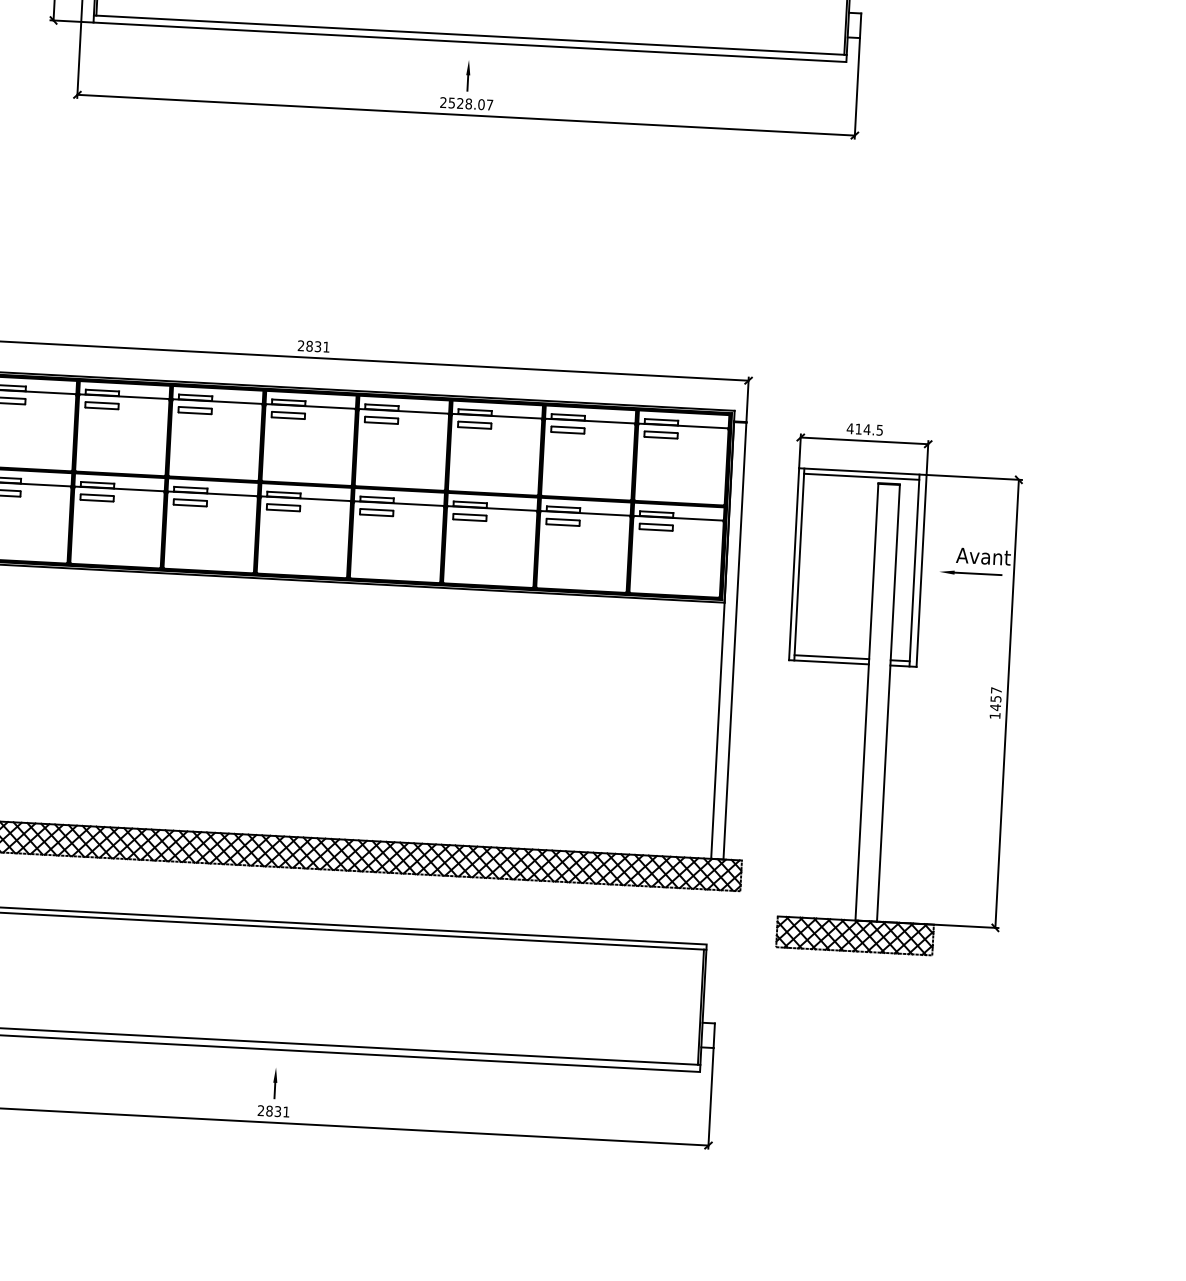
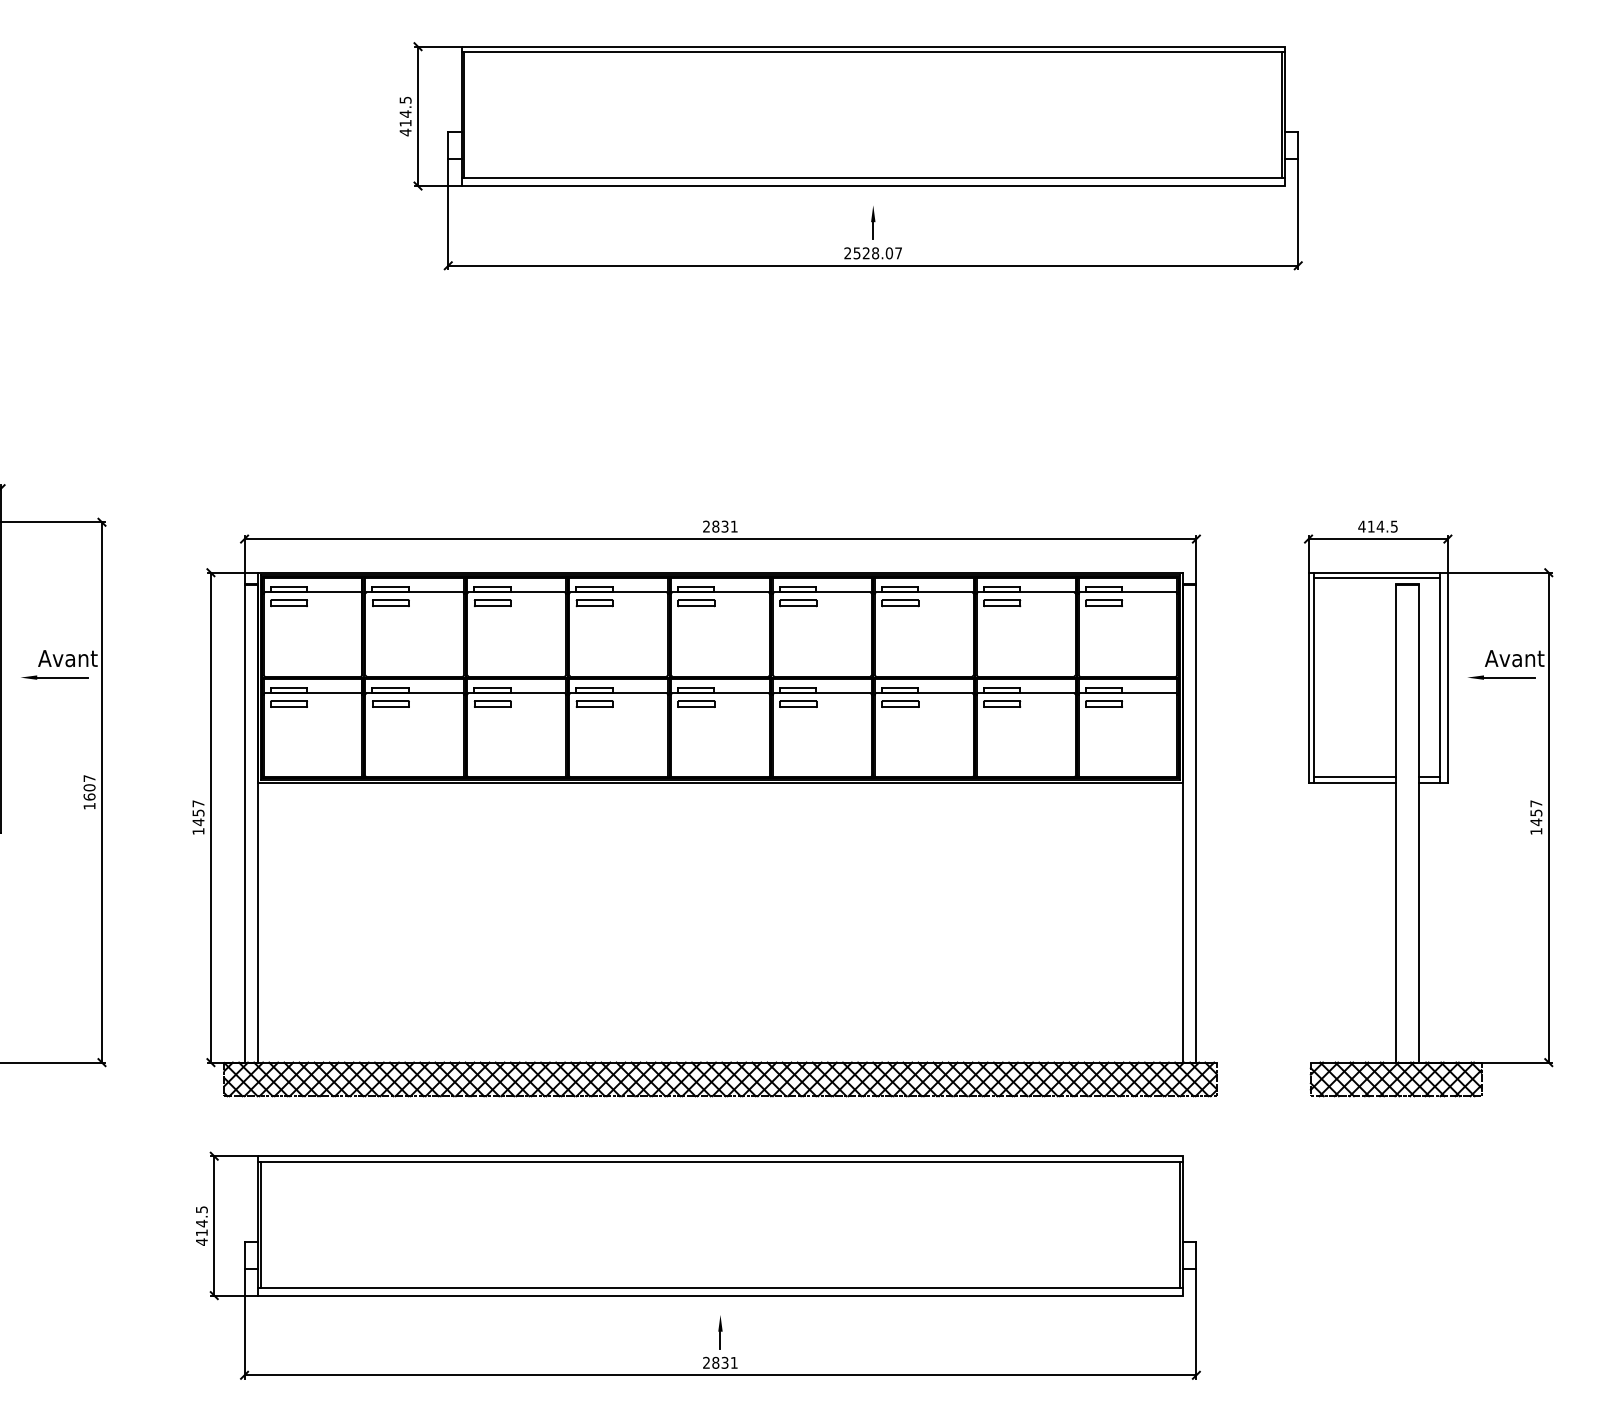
part: (897, 689) -> (1428, 808), moved

